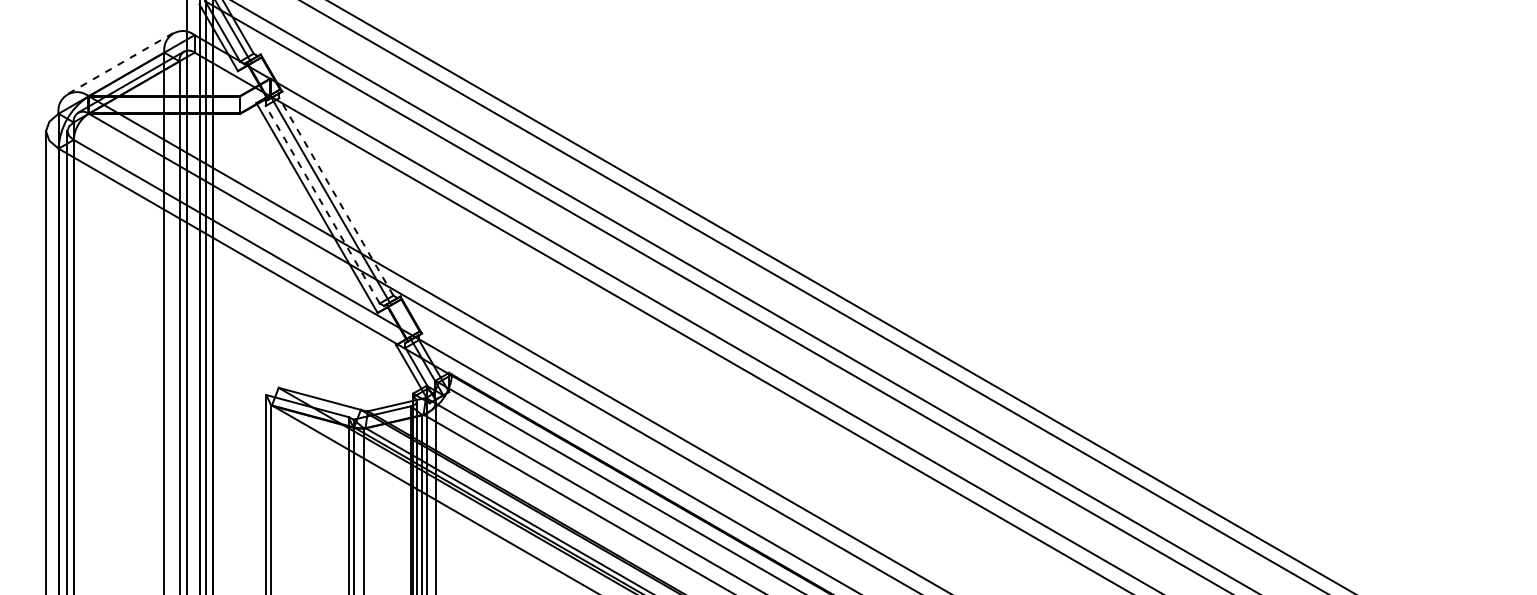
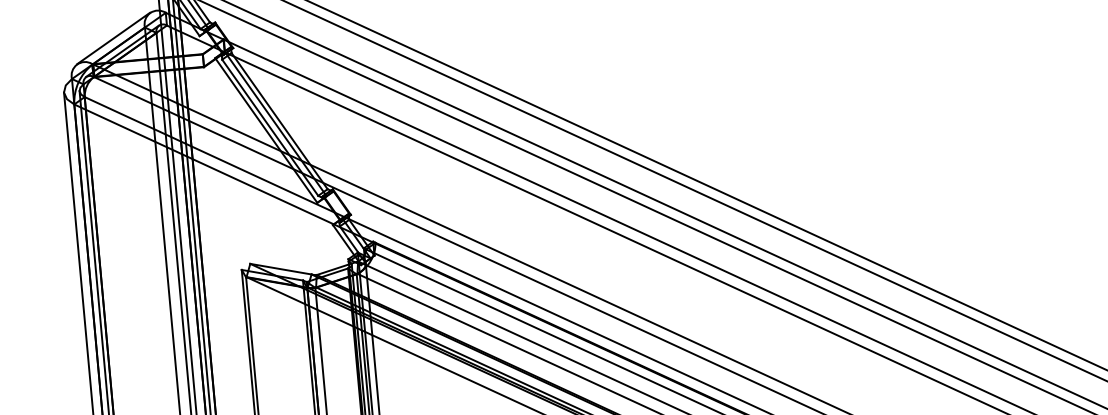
line: (119, 63) -> (112, 38), dashed -> solid
line: (336, 196) -> (279, 120), dashed -> solid
line: (322, 204) -> (270, 127), dashed -> solid

